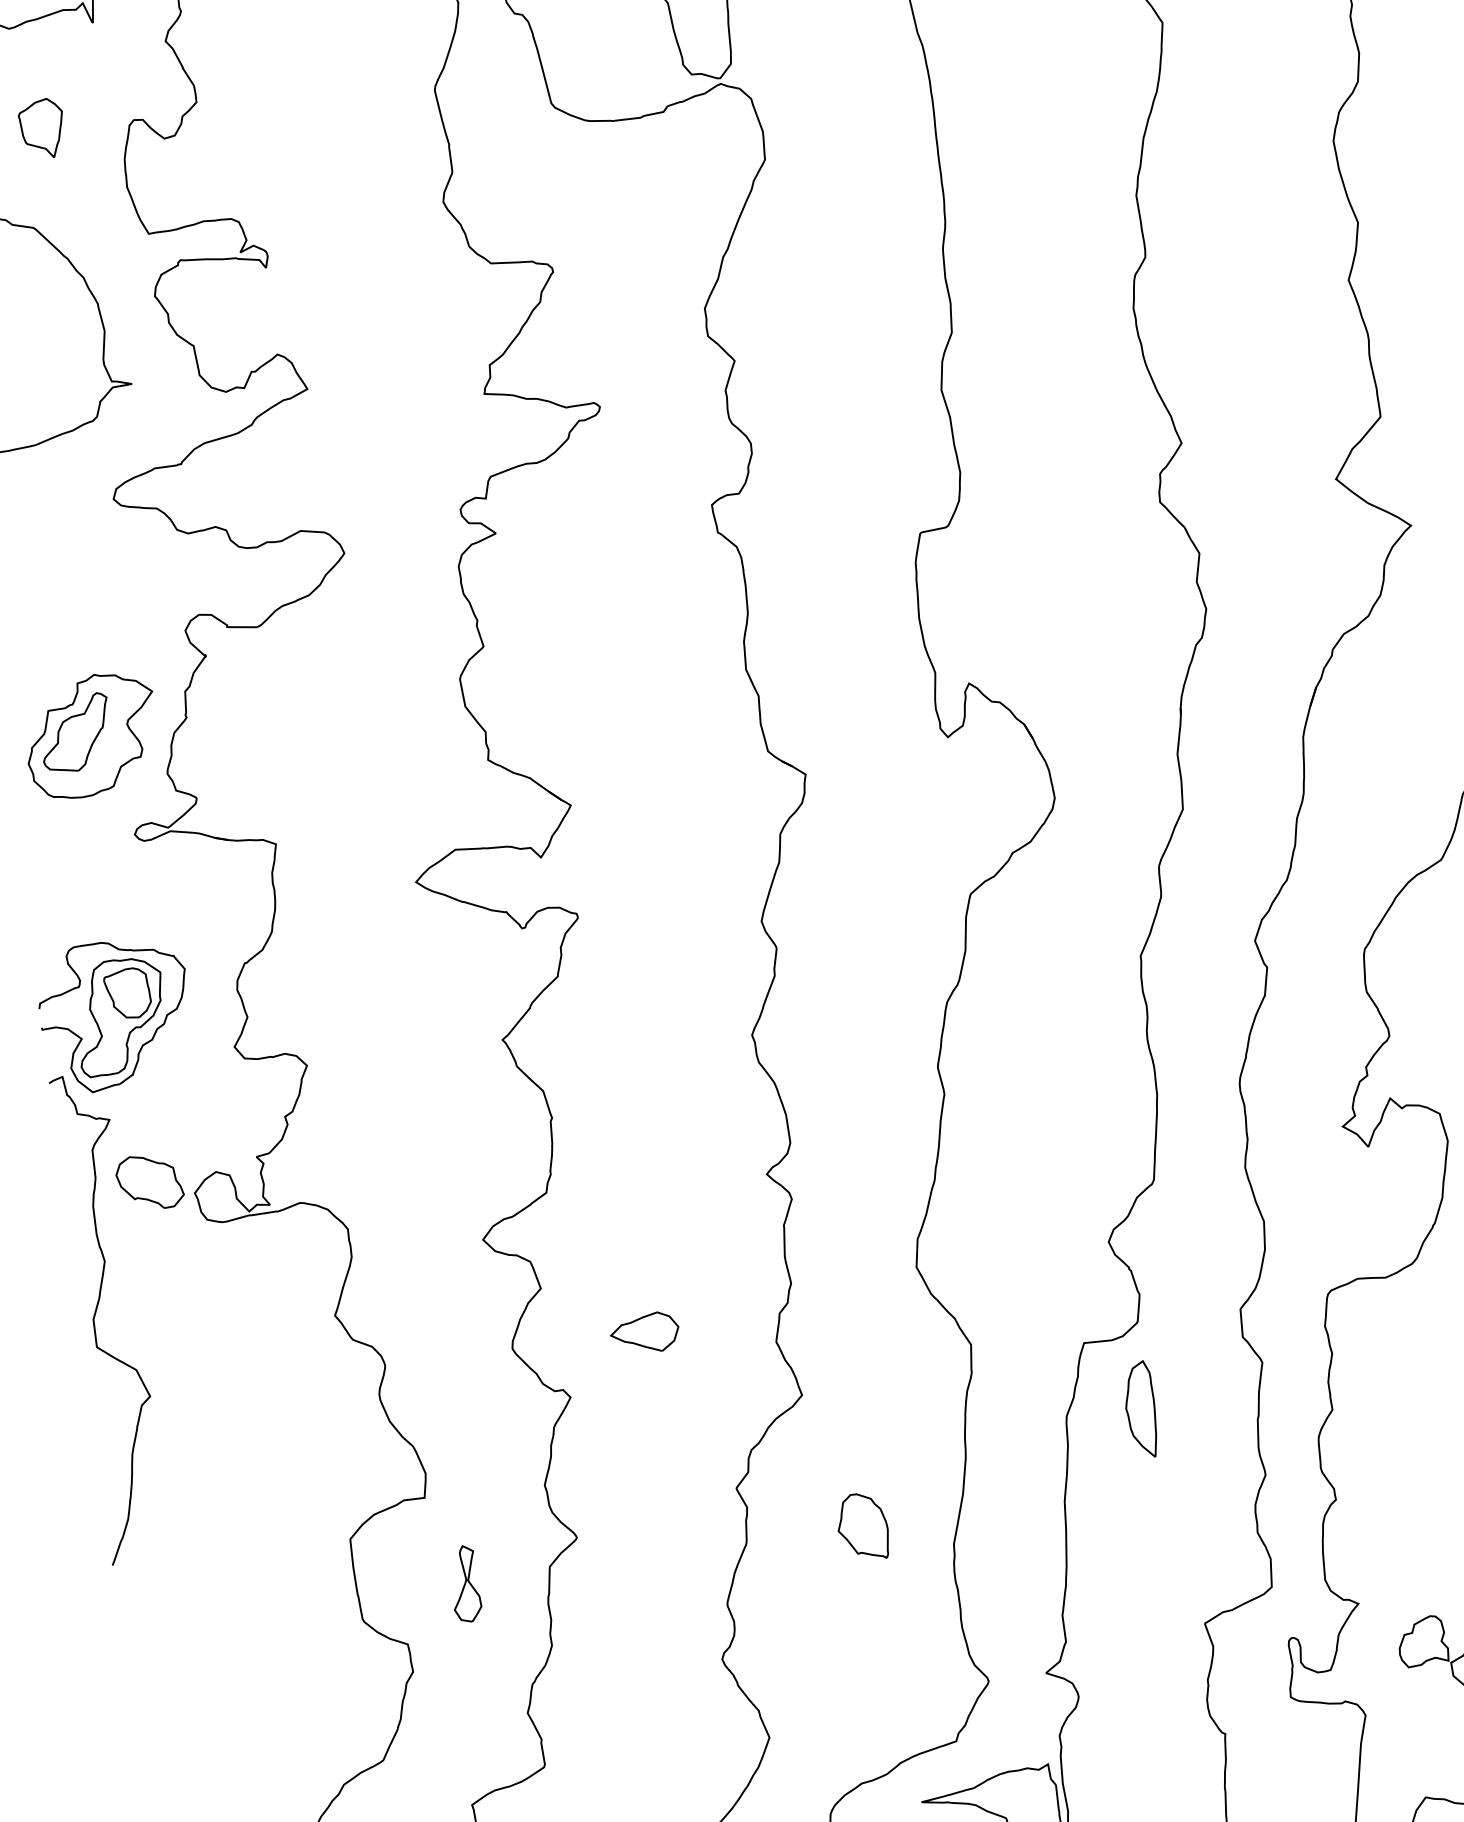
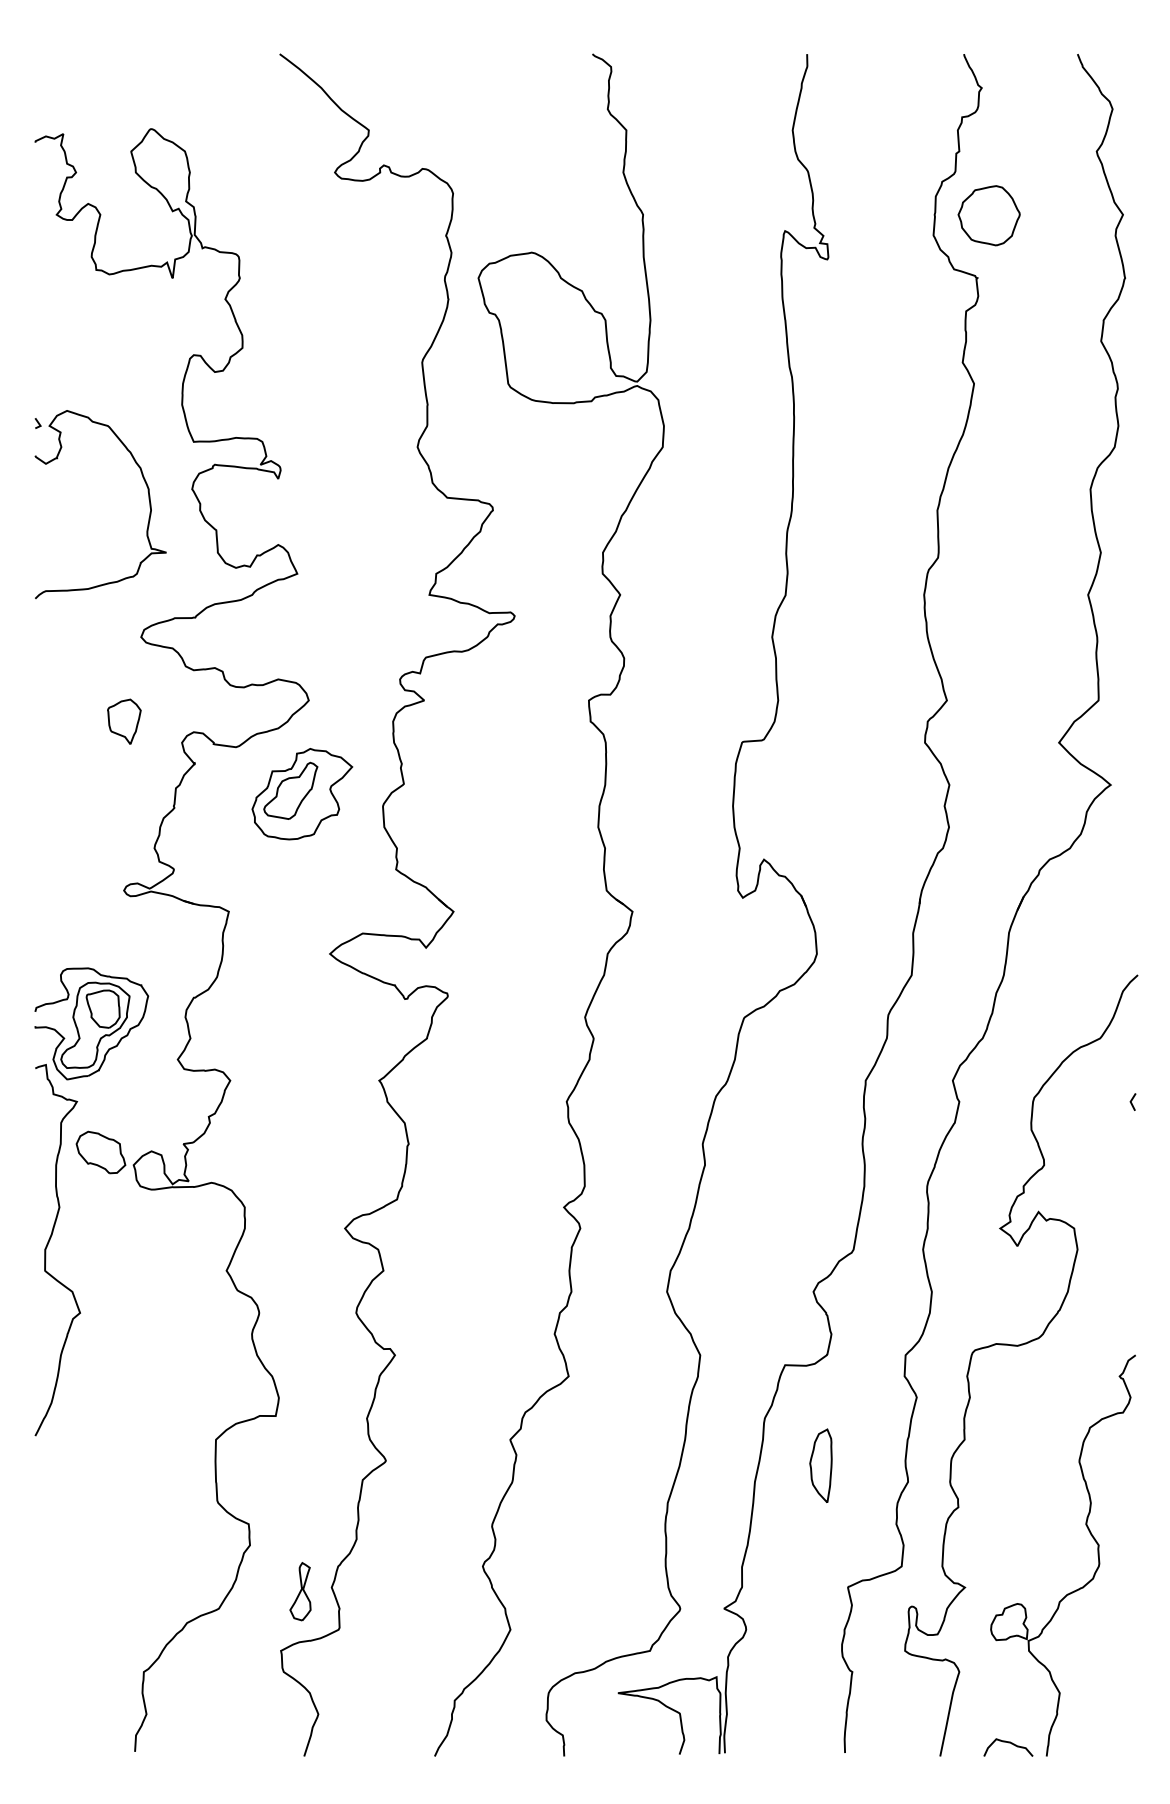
part: (42, 128) -> (124, 721), moved
part: (91, 736) -> (302, 794), moved
part: (644, 1333) -> (456, 1314), removed
part: (1140, 1409) -> (820, 1465), moved
part: (861, 1527) -> (600, 1481), removed
part: (464, 1583) -> (300, 1591), moved

